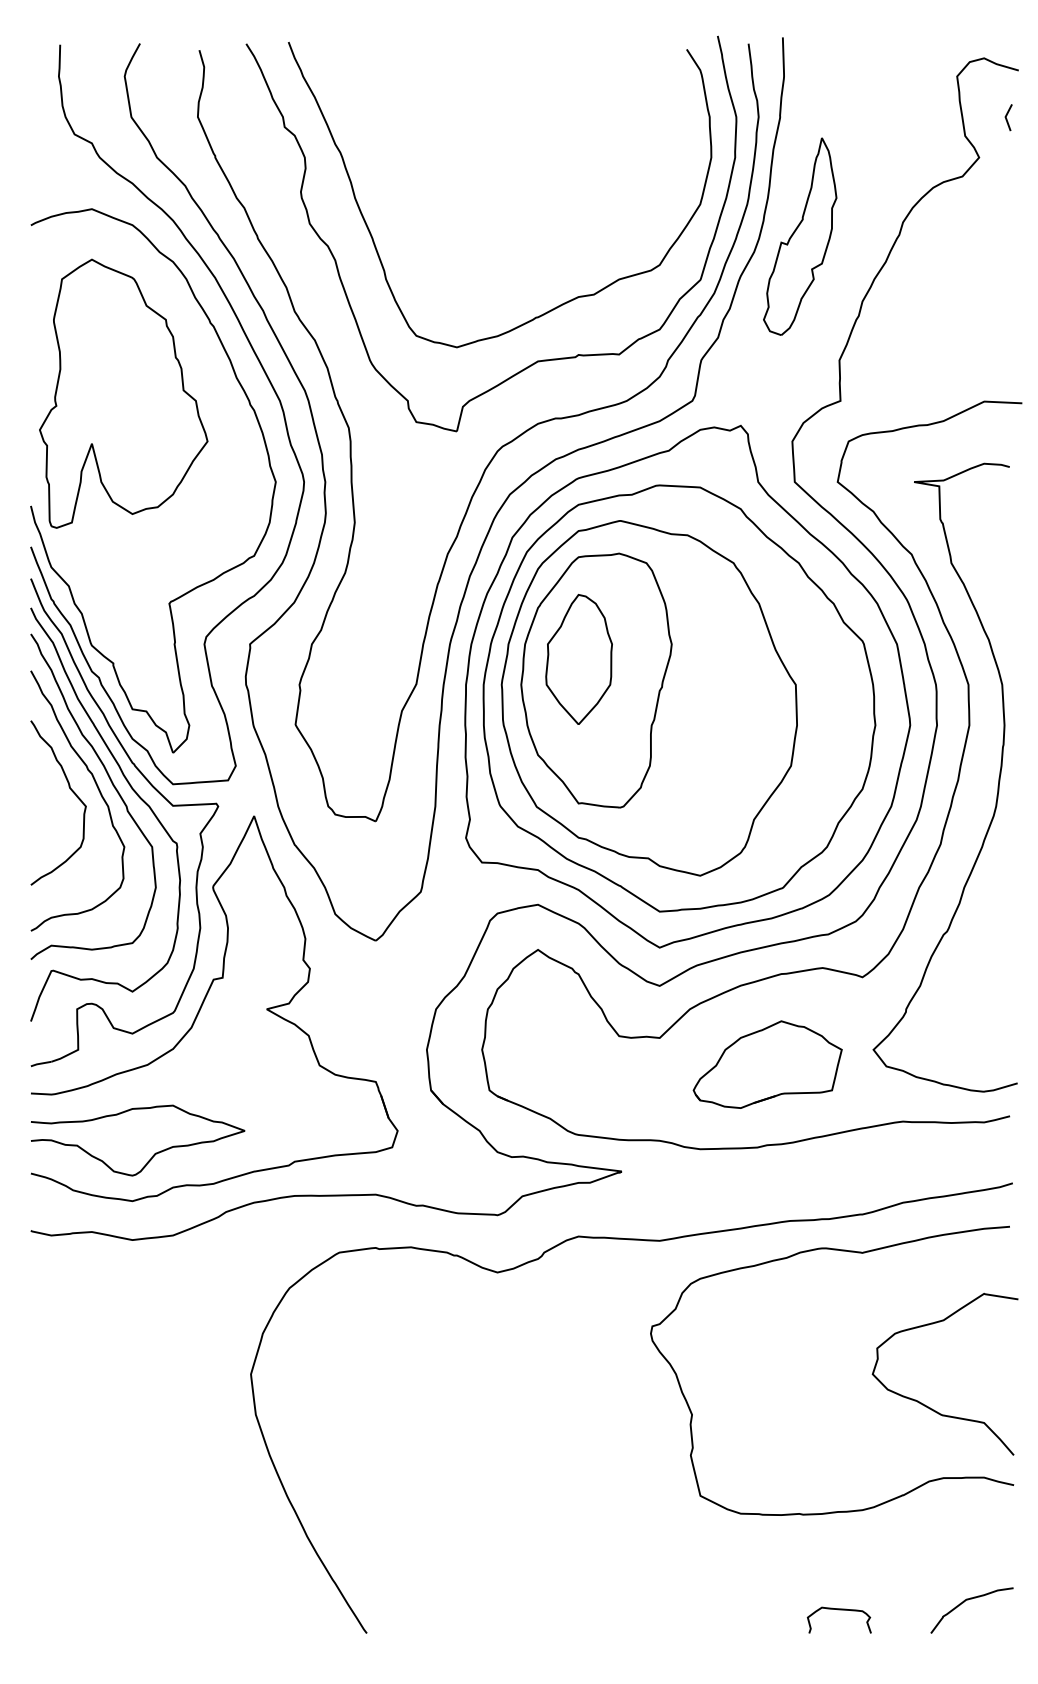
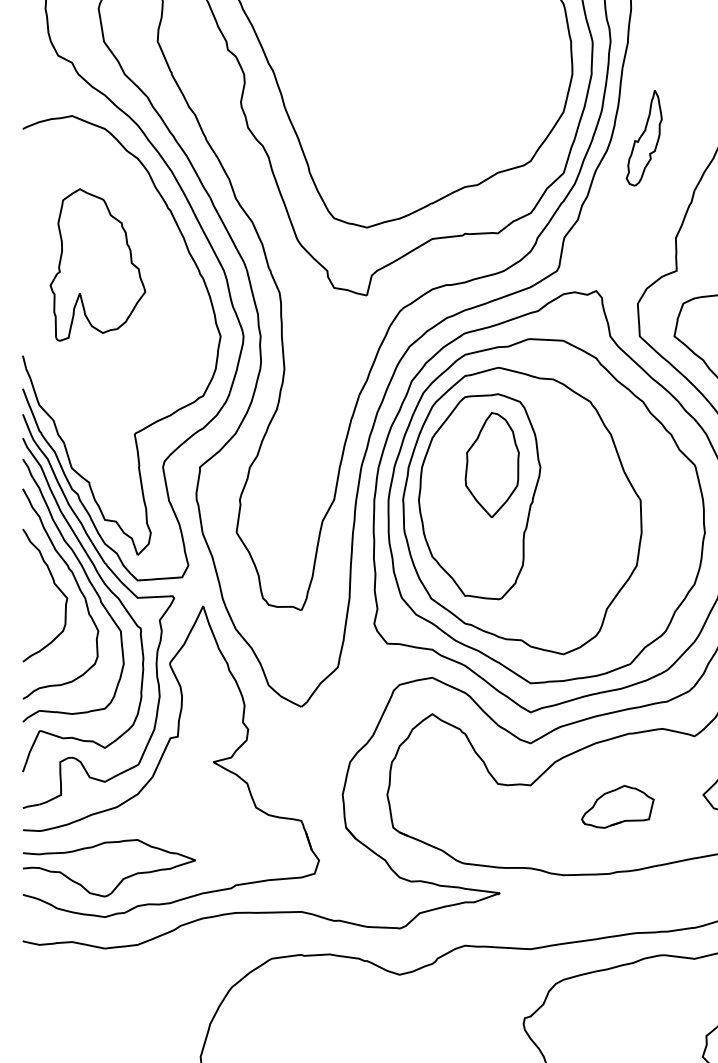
part: (800, 236) -> (644, 138), size x0.6
part: (123, 393) -> (97, 264), size x0.7
part: (578, 659) -> (491, 465), moved
part: (767, 1064) -> (617, 806), size x0.6

